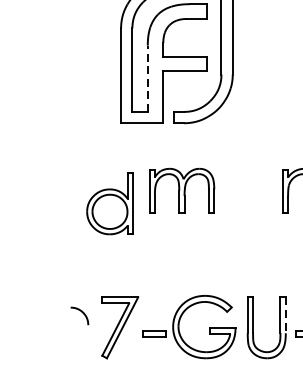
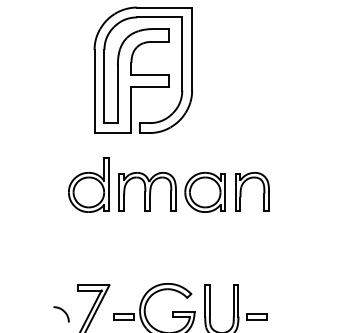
line: (147, 79) -> (117, 94), dashed -> solid
part: (246, 191) -> (204, 192), added
part: (109, 202) -> (88, 184), moved
curve: (82, 313) -> (63, 312), moved
line: (285, 314) -> (238, 300), dashed -> solid

